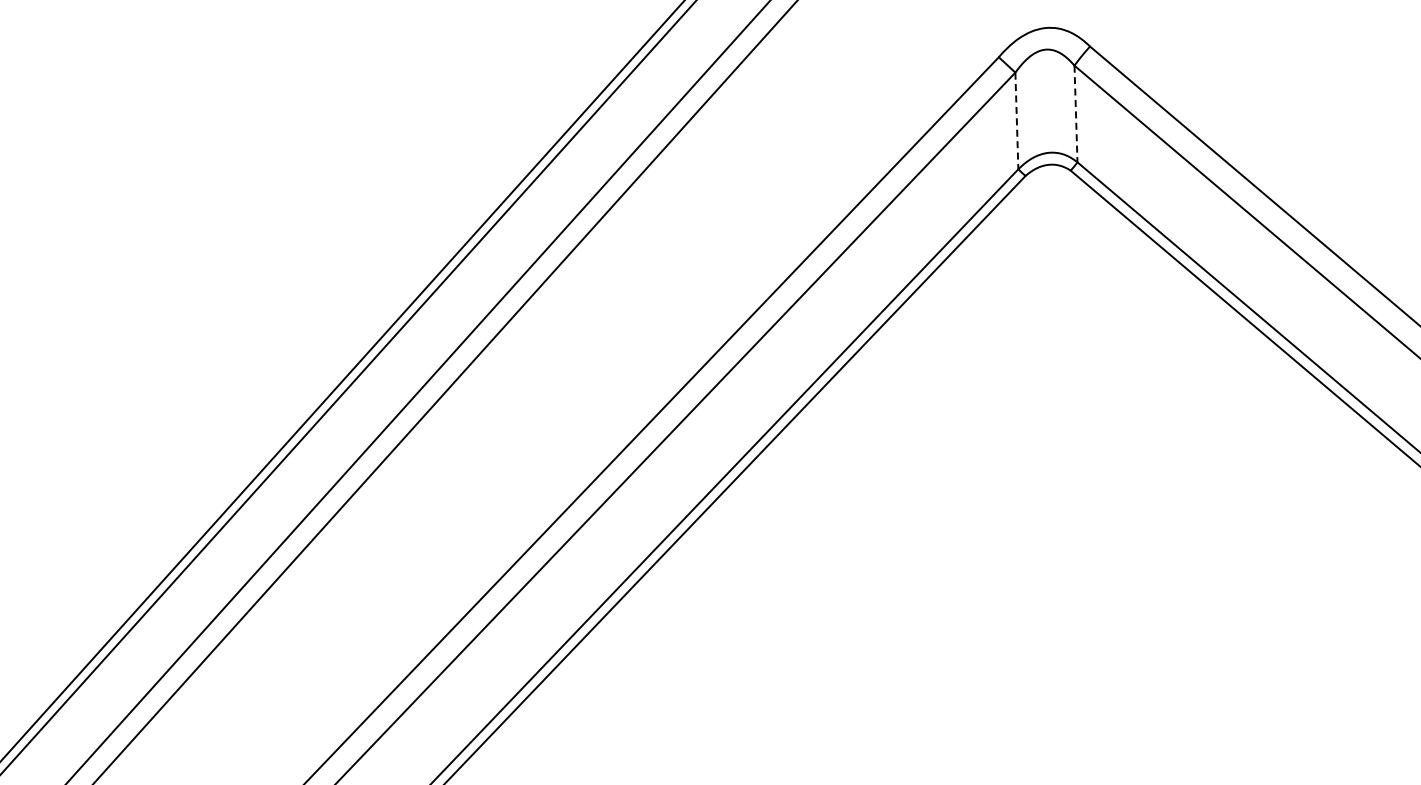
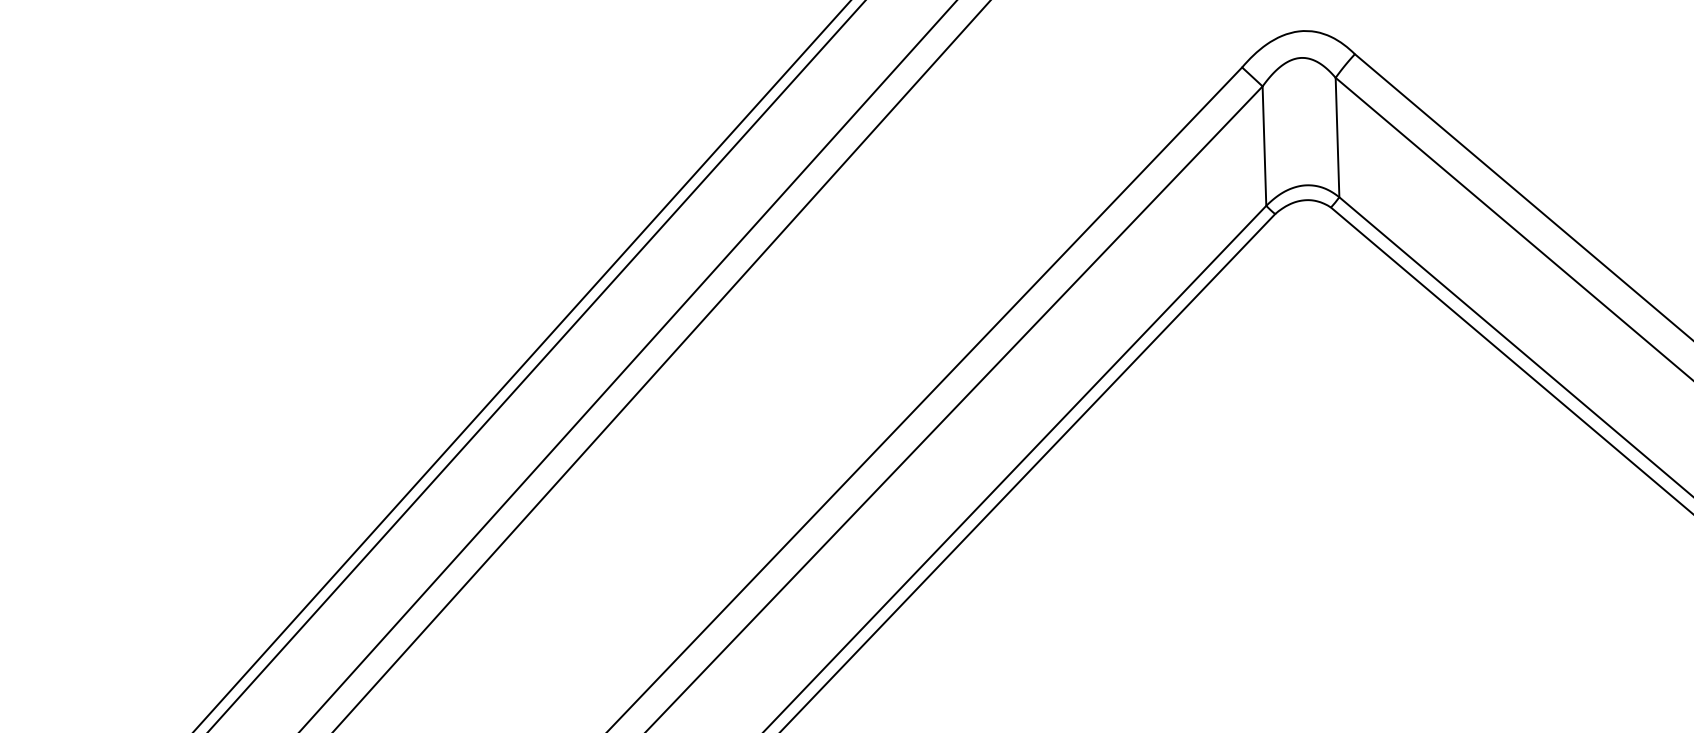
line: (1076, 114) -> (1338, 138), dashed -> solid
line: (1016, 121) -> (1263, 146), dashed -> solid

